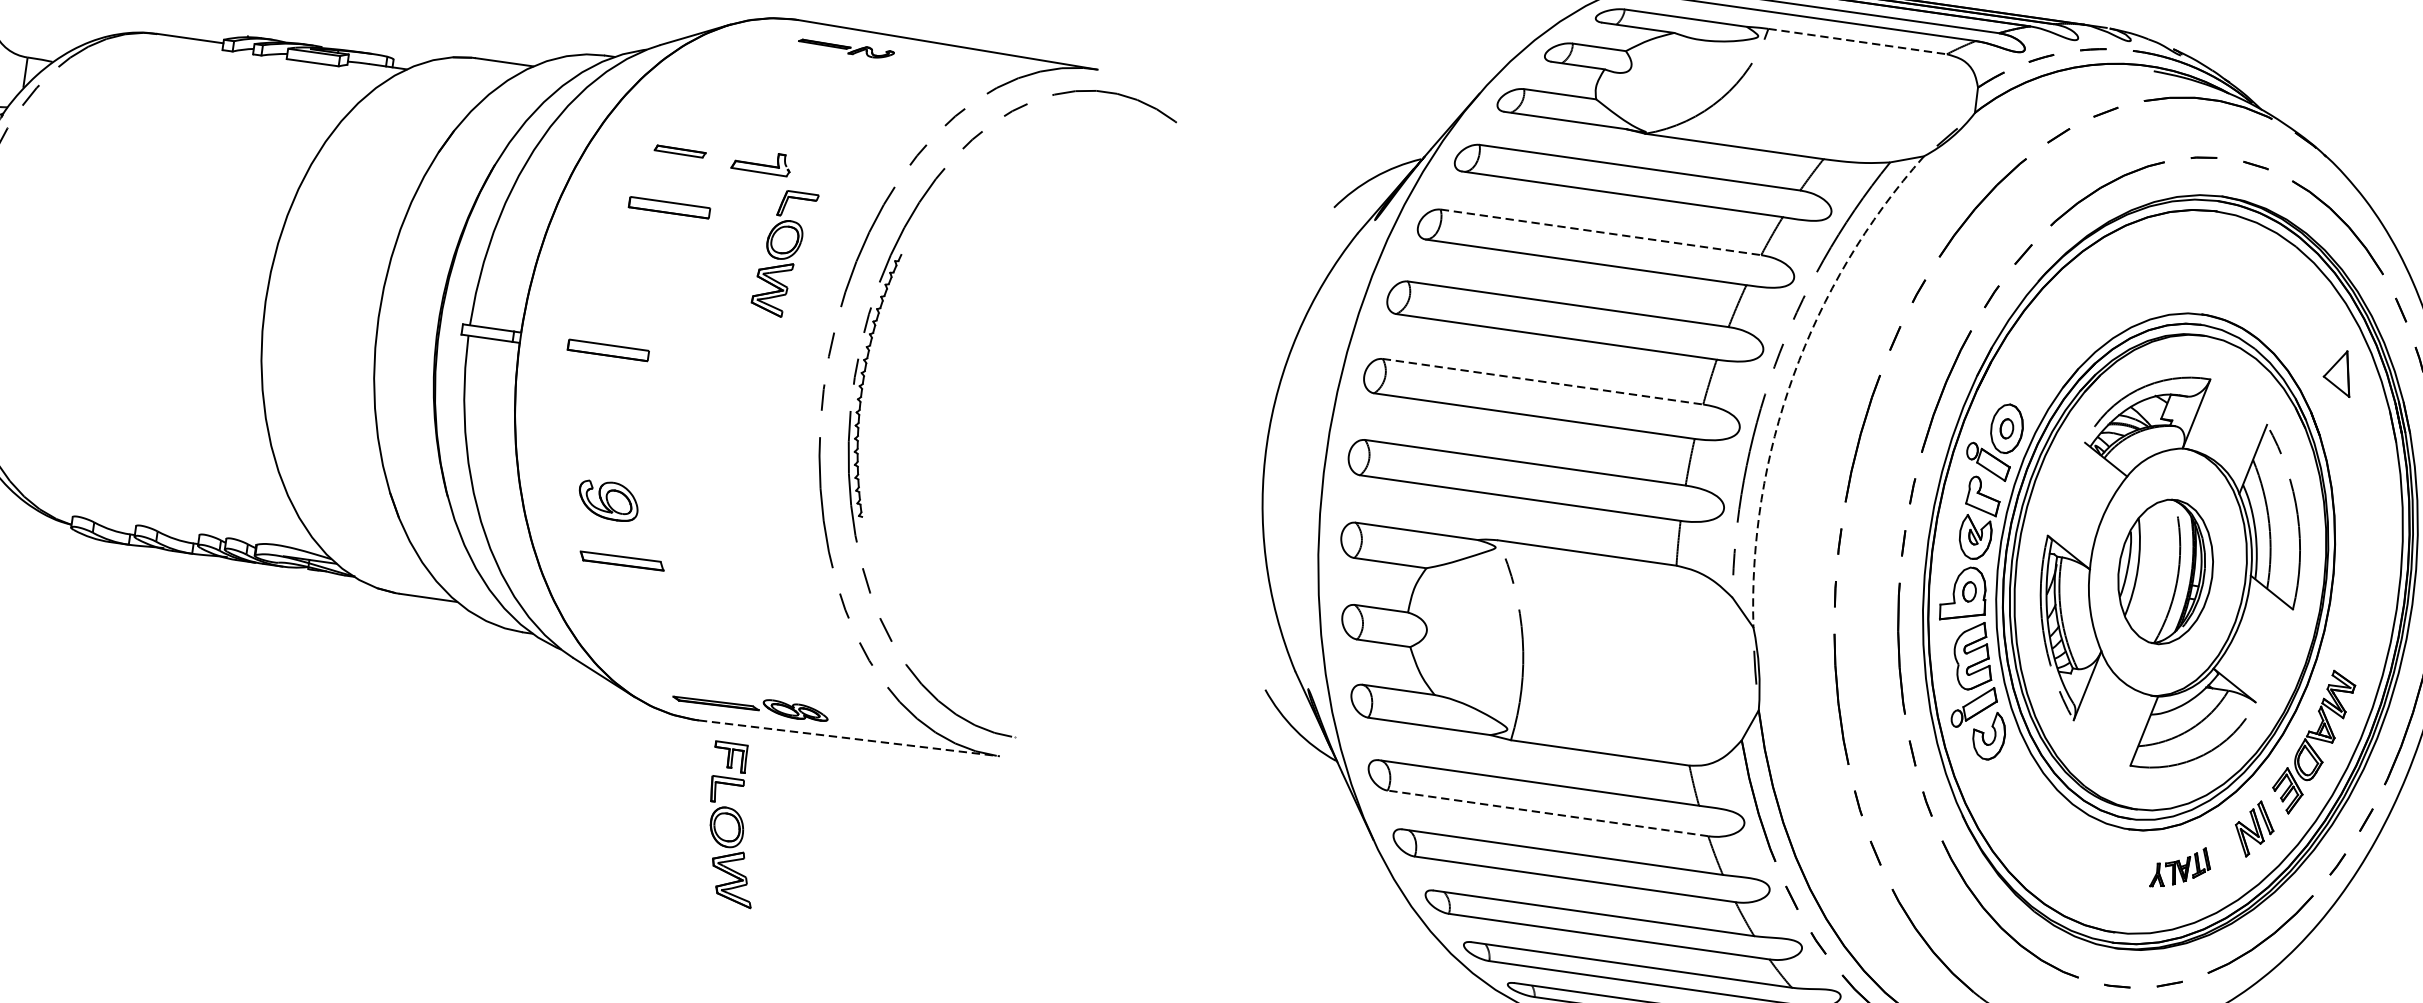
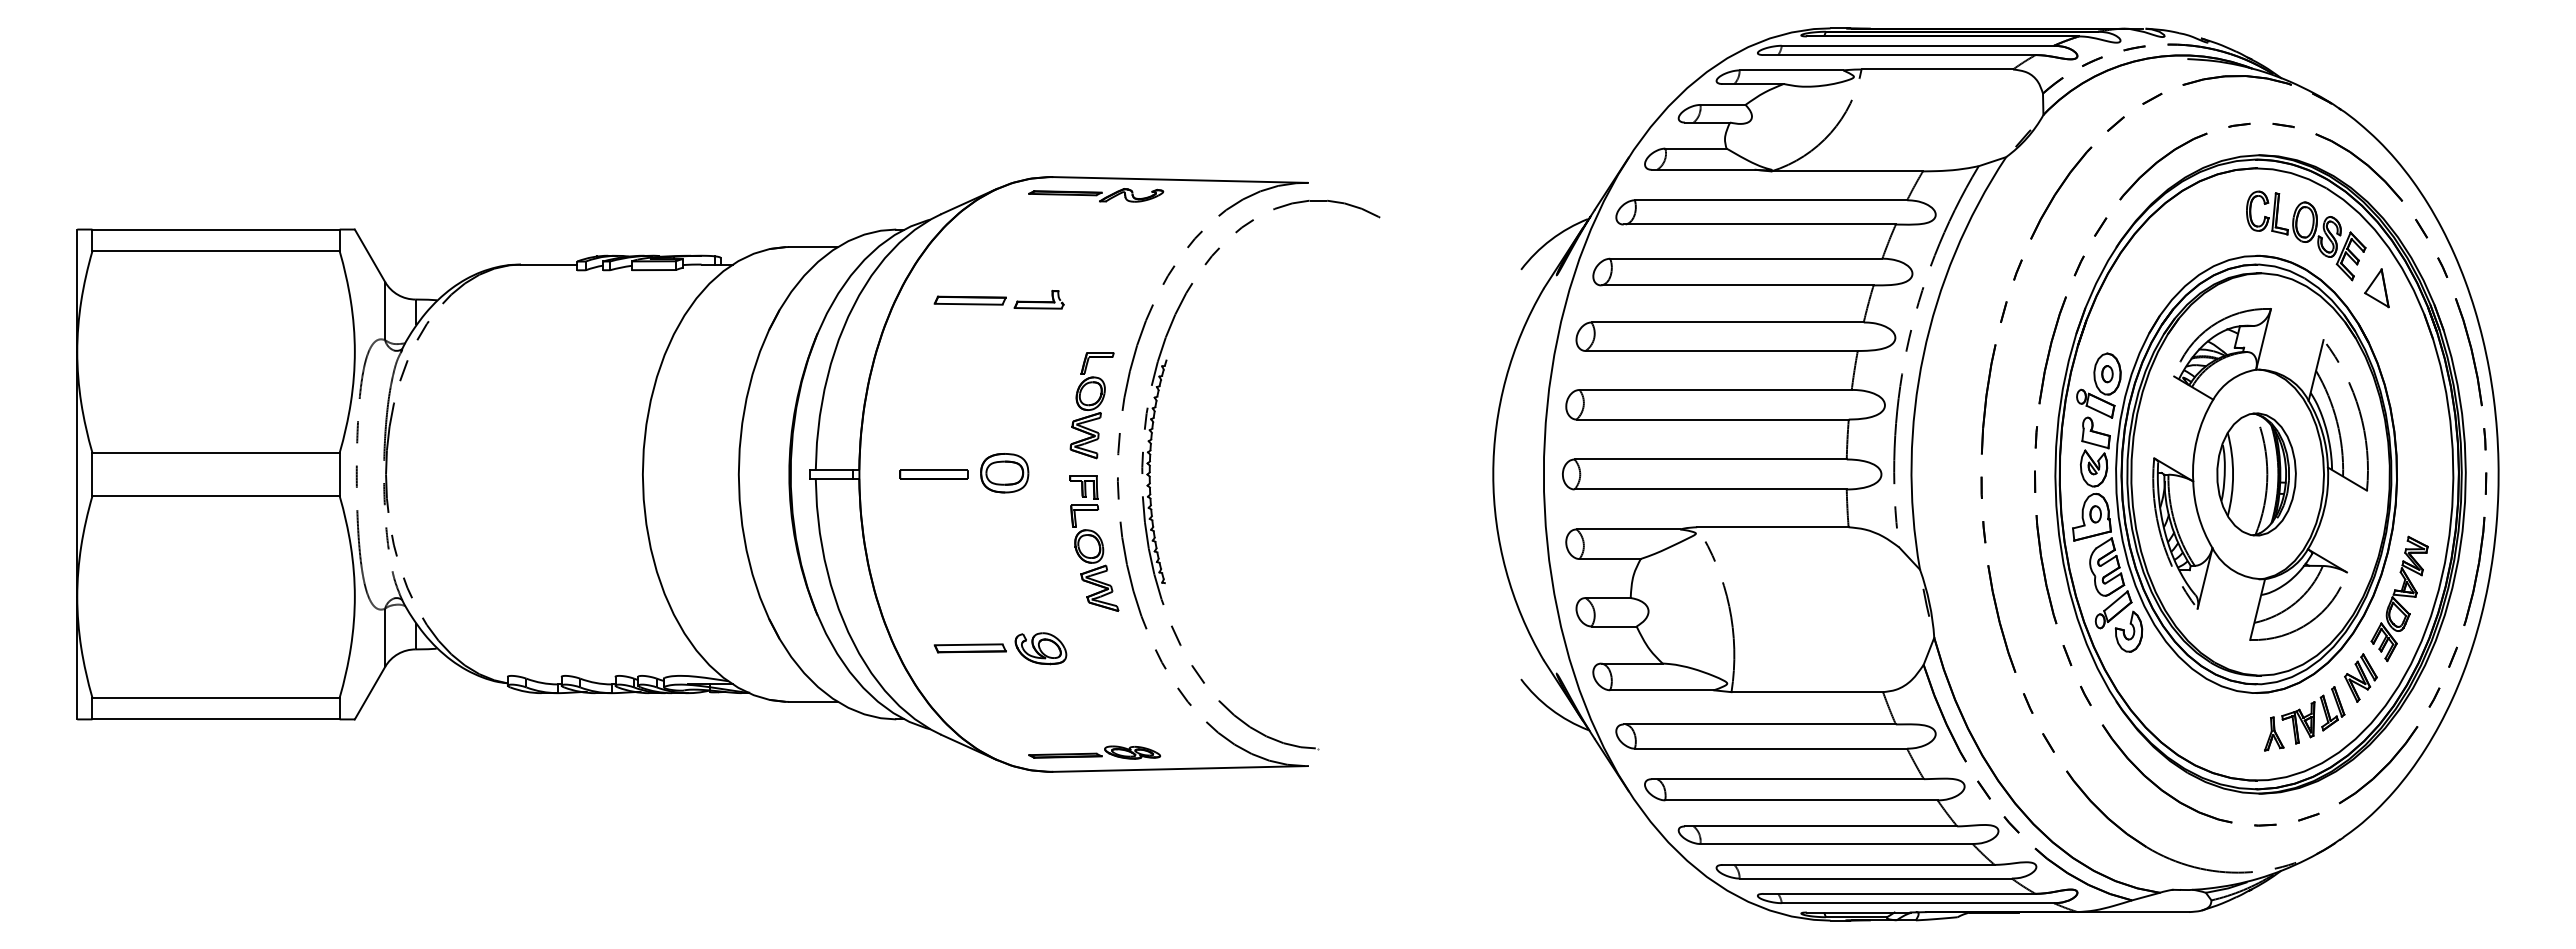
line: (1857, 41) -> (1937, 69), dashed -> solid
part: (846, 49) -> (1096, 195), size x1.67
part: (679, 151) -> (969, 300), size x1.67
part: (668, 207) -> (967, 348), removed
line: (1601, 232) -> (1746, 258), dashed -> solid
part: (783, 253) -> (1091, 405), moved
part: (2264, 298) -> (2306, 235), added
part: (691, 360) -> (1004, 473), added
arc: (1793, 376) -> (1923, 355), dashed -> solid
line: (1544, 381) -> (1716, 389), dashed -> solid
part: (608, 500) -> (1040, 648), moved
line: (850, 737) -> (1181, 768), dashed -> solid
line: (1547, 813) -> (1770, 748), dashed -> solid
part: (733, 824) -> (1094, 543), moved
part: (2181, 867) -> (2304, 718), size x1.67

